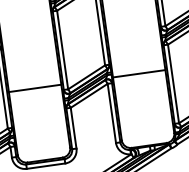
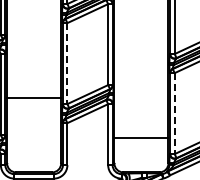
line: (62, 50) -> (67, 64), solid -> dashed
line: (139, 73) -> (141, 138), moved
line: (173, 84) -> (174, 114), solid -> dashed

